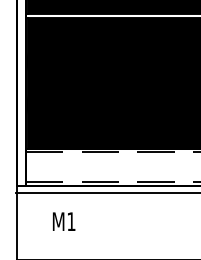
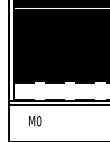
text: (70, 222) -> (38, 121), M1 -> M0

